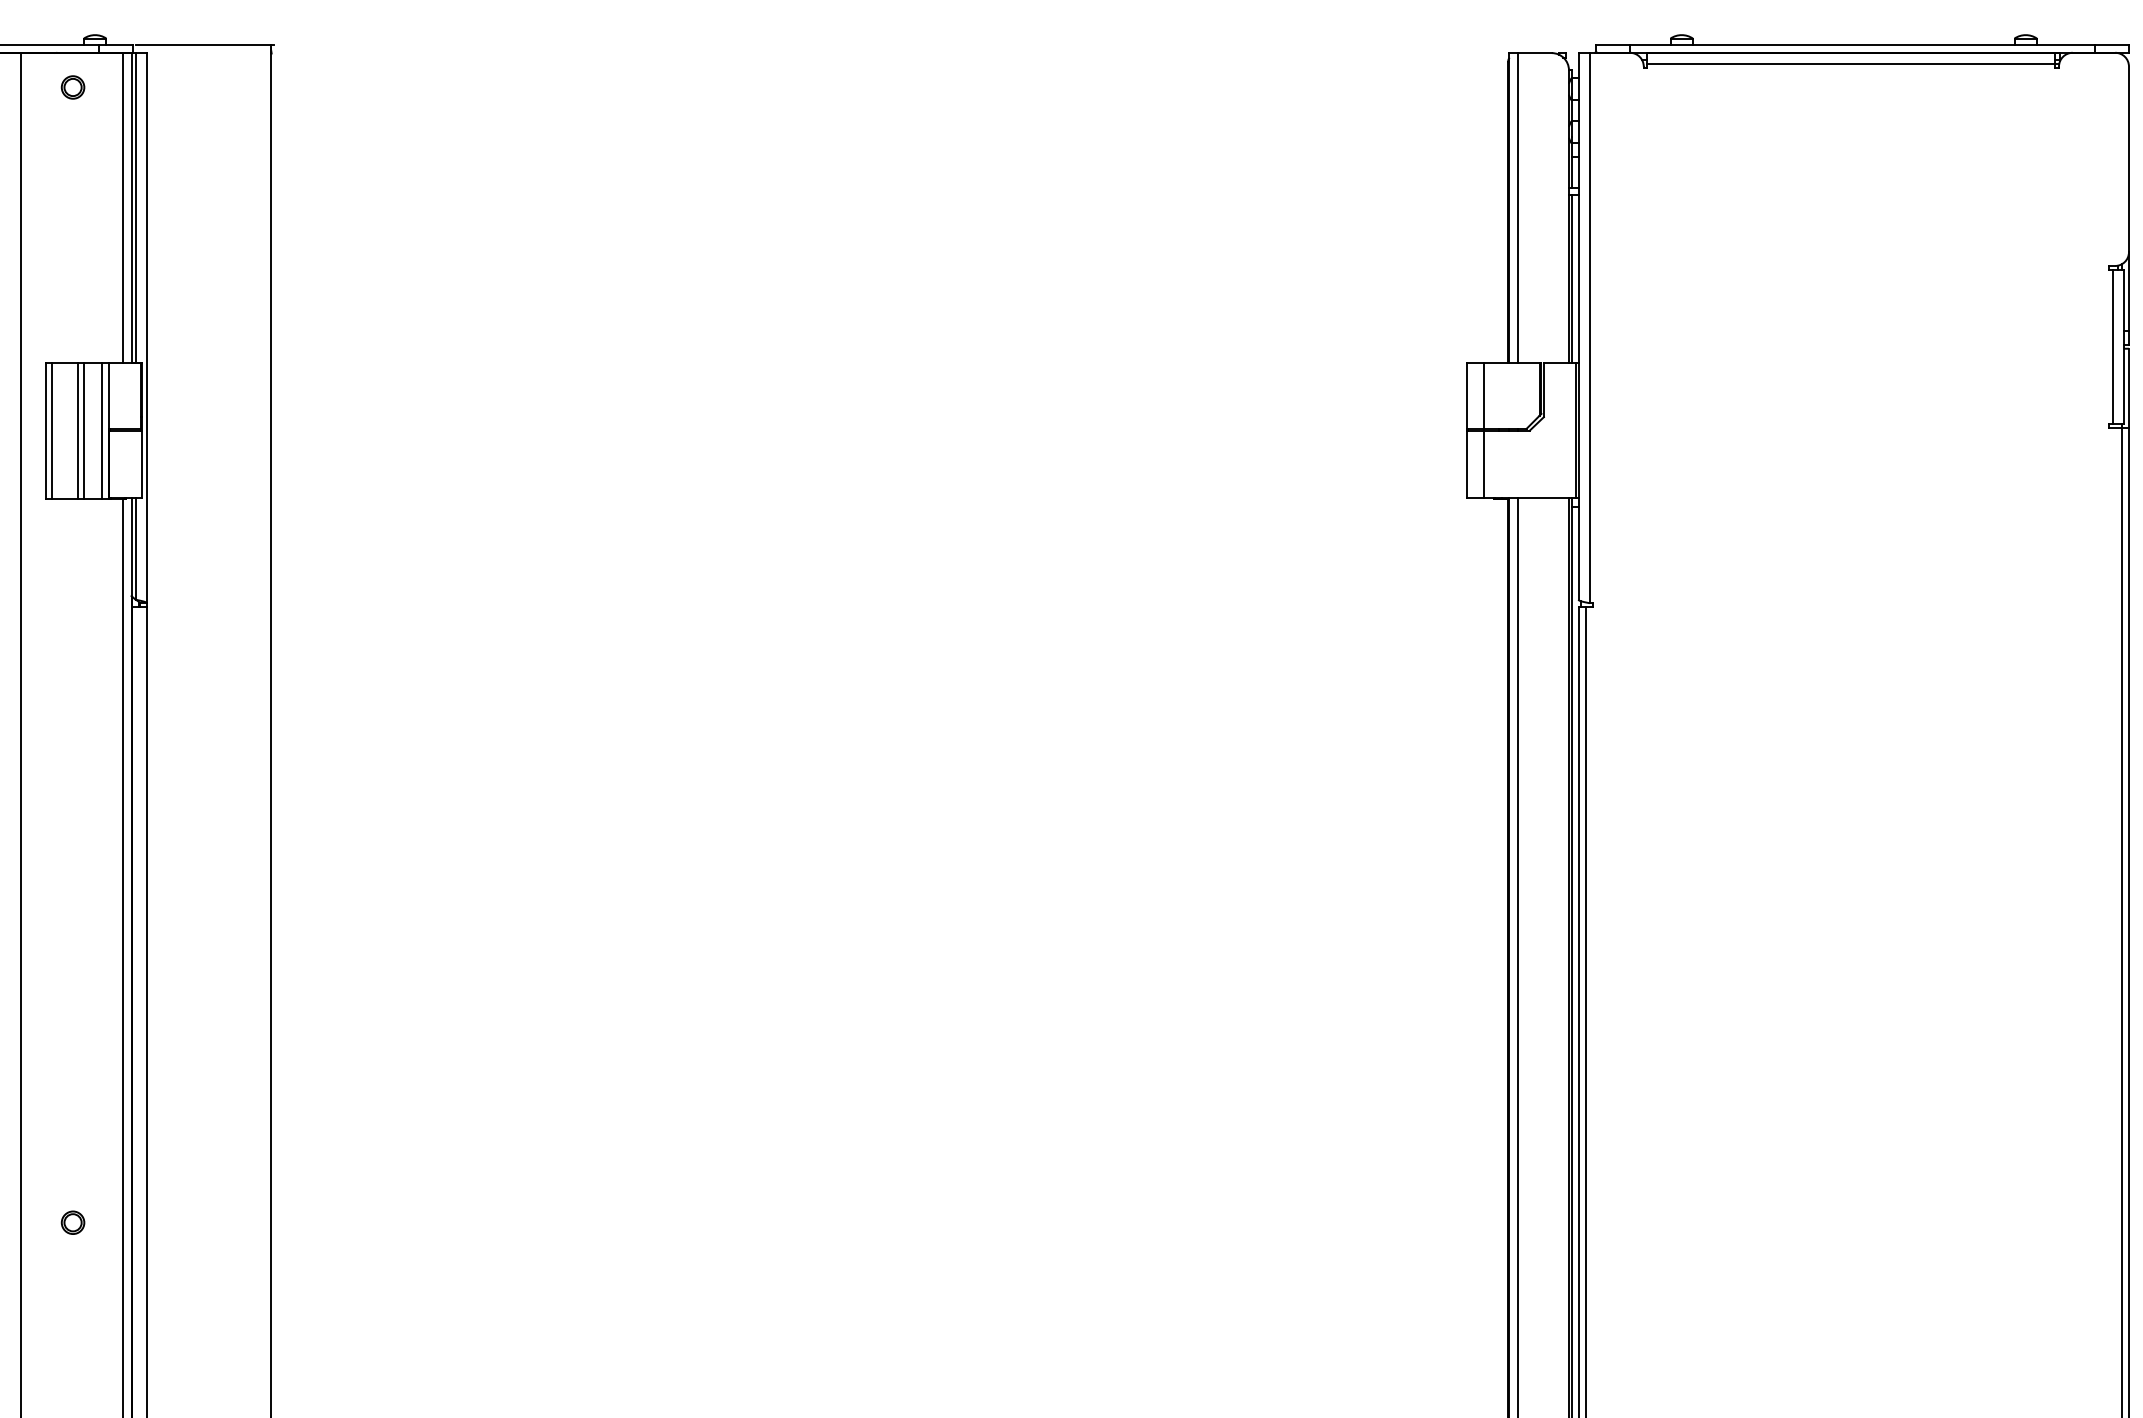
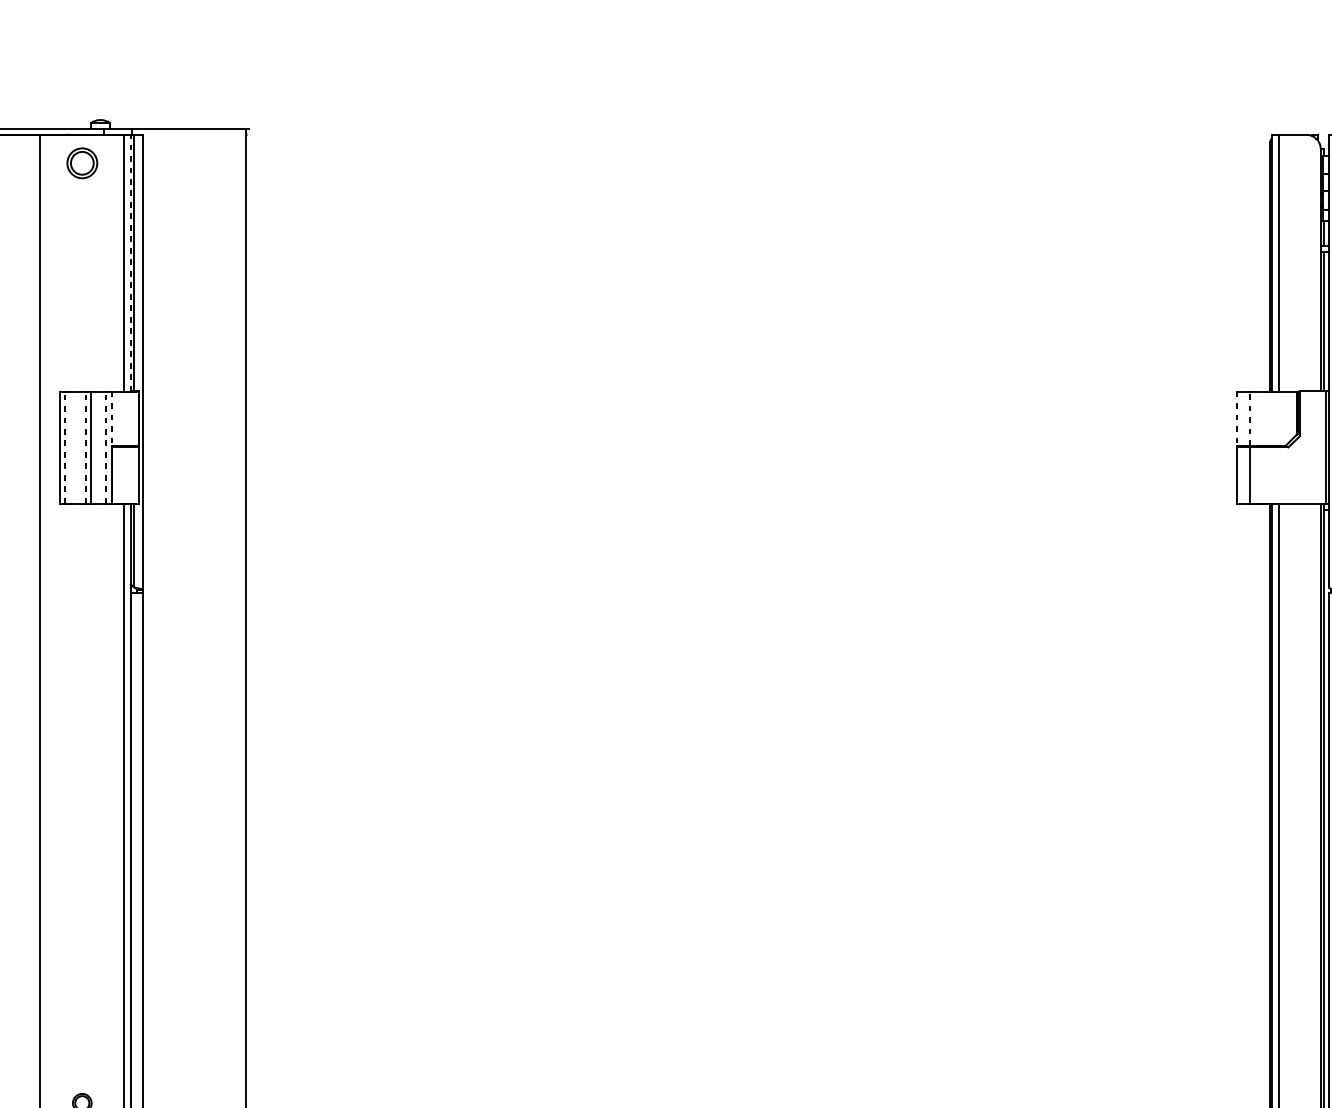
part: (72, 87) -> (81, 163), size x1.6
line: (131, 207) -> (130, 262), solid -> dashed
line: (109, 396) -> (112, 419), solid -> dashed
line: (1467, 396) -> (1236, 419), solid -> dashed
line: (1483, 396) -> (1250, 419), solid -> dashed
line: (51, 430) -> (64, 447), solid -> dashed
line: (77, 430) -> (85, 447), solid -> dashed
line: (101, 430) -> (105, 447), solid -> dashed

